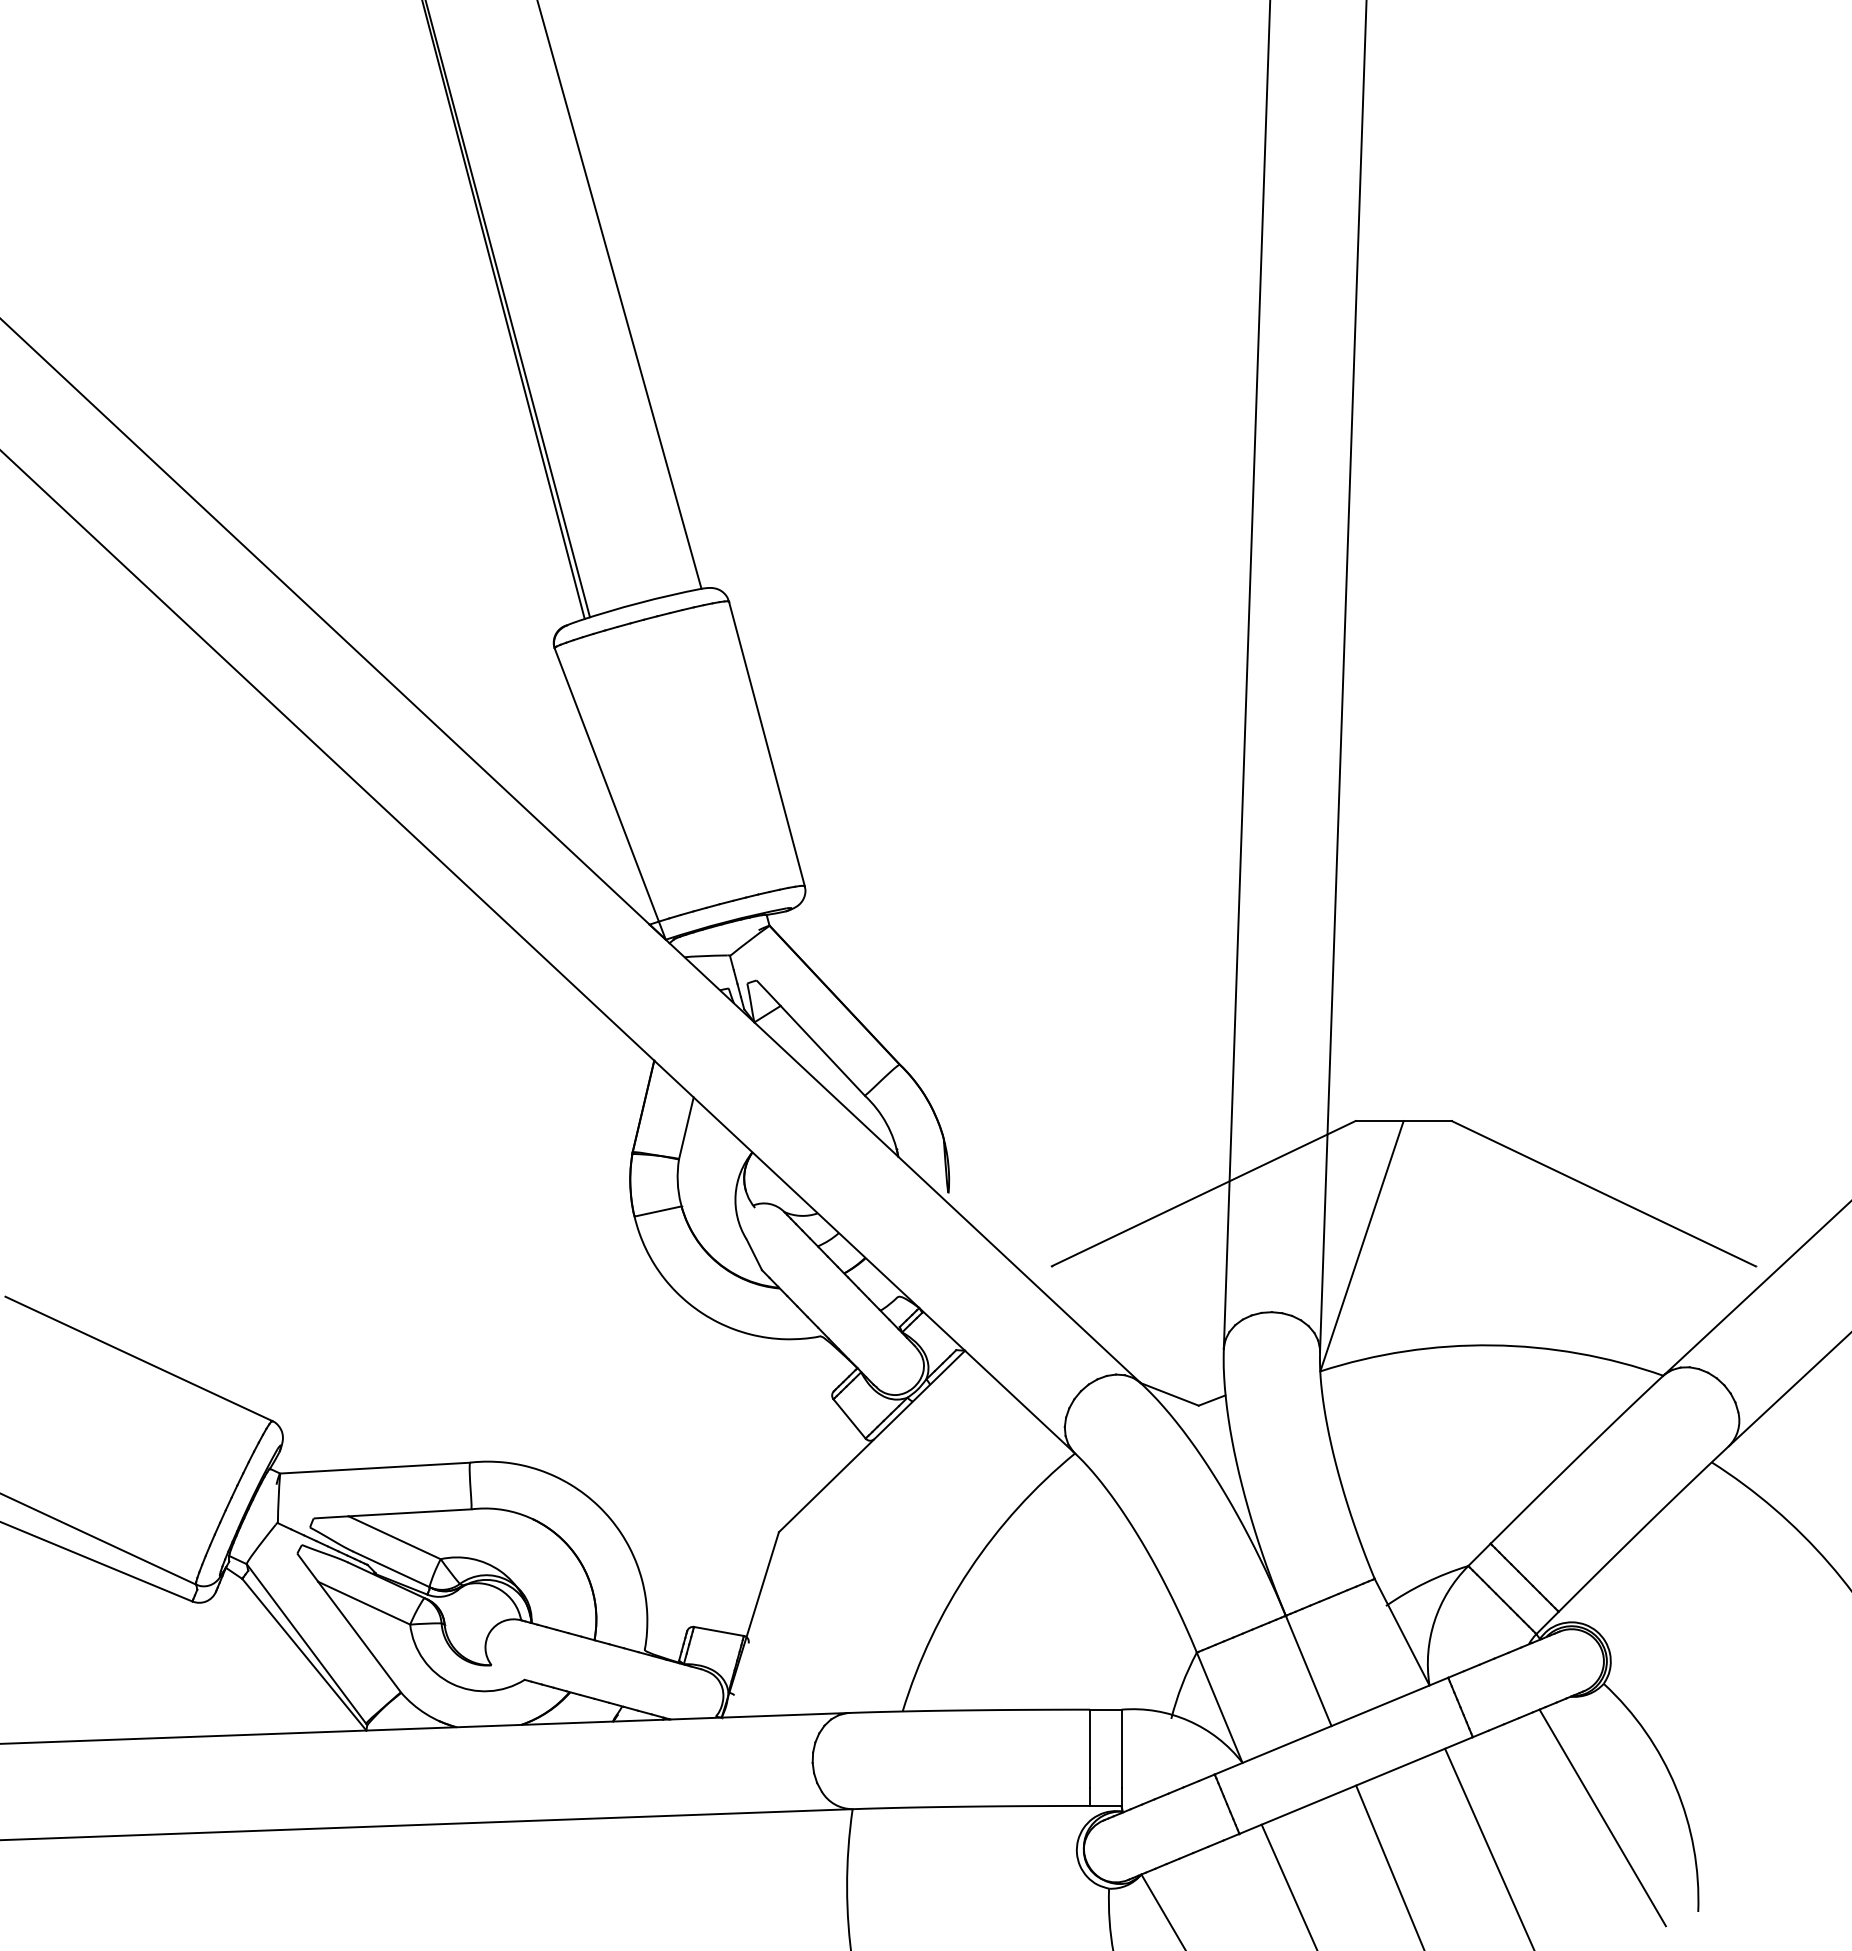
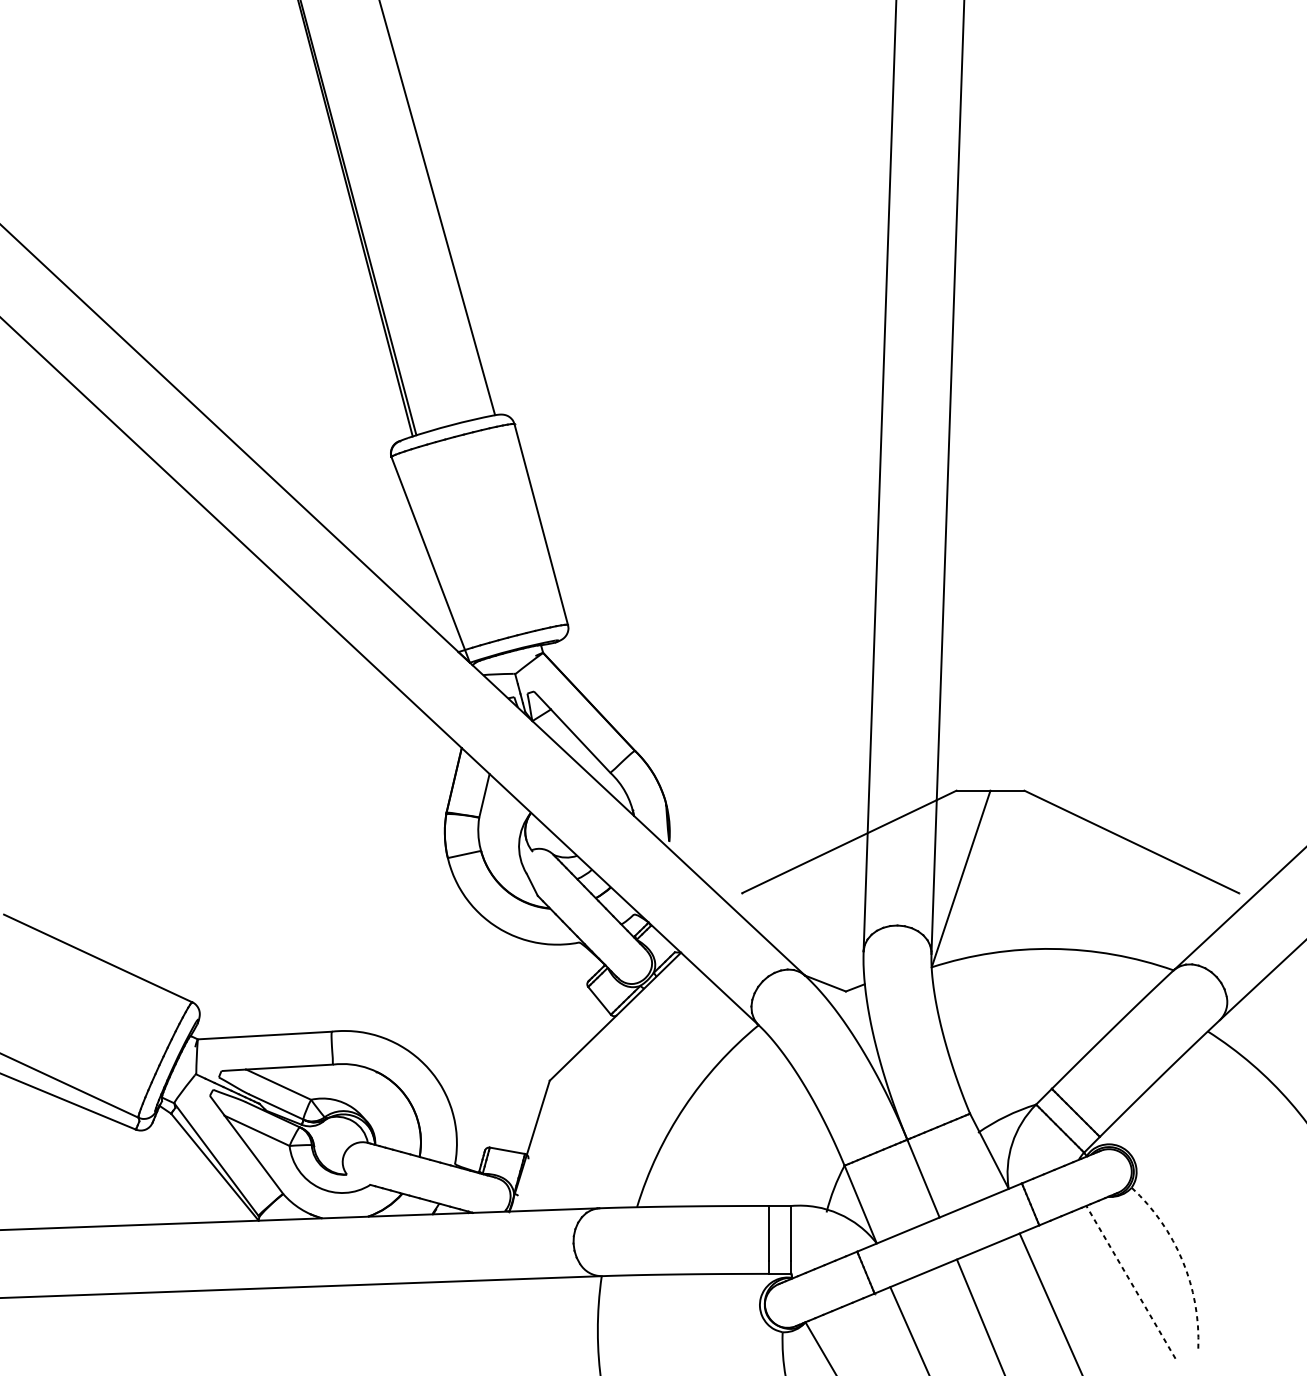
arc: (1676, 1787) -> (1182, 1260), solid -> dashed
line: (1602, 1817) -> (1130, 1282), solid -> dashed

